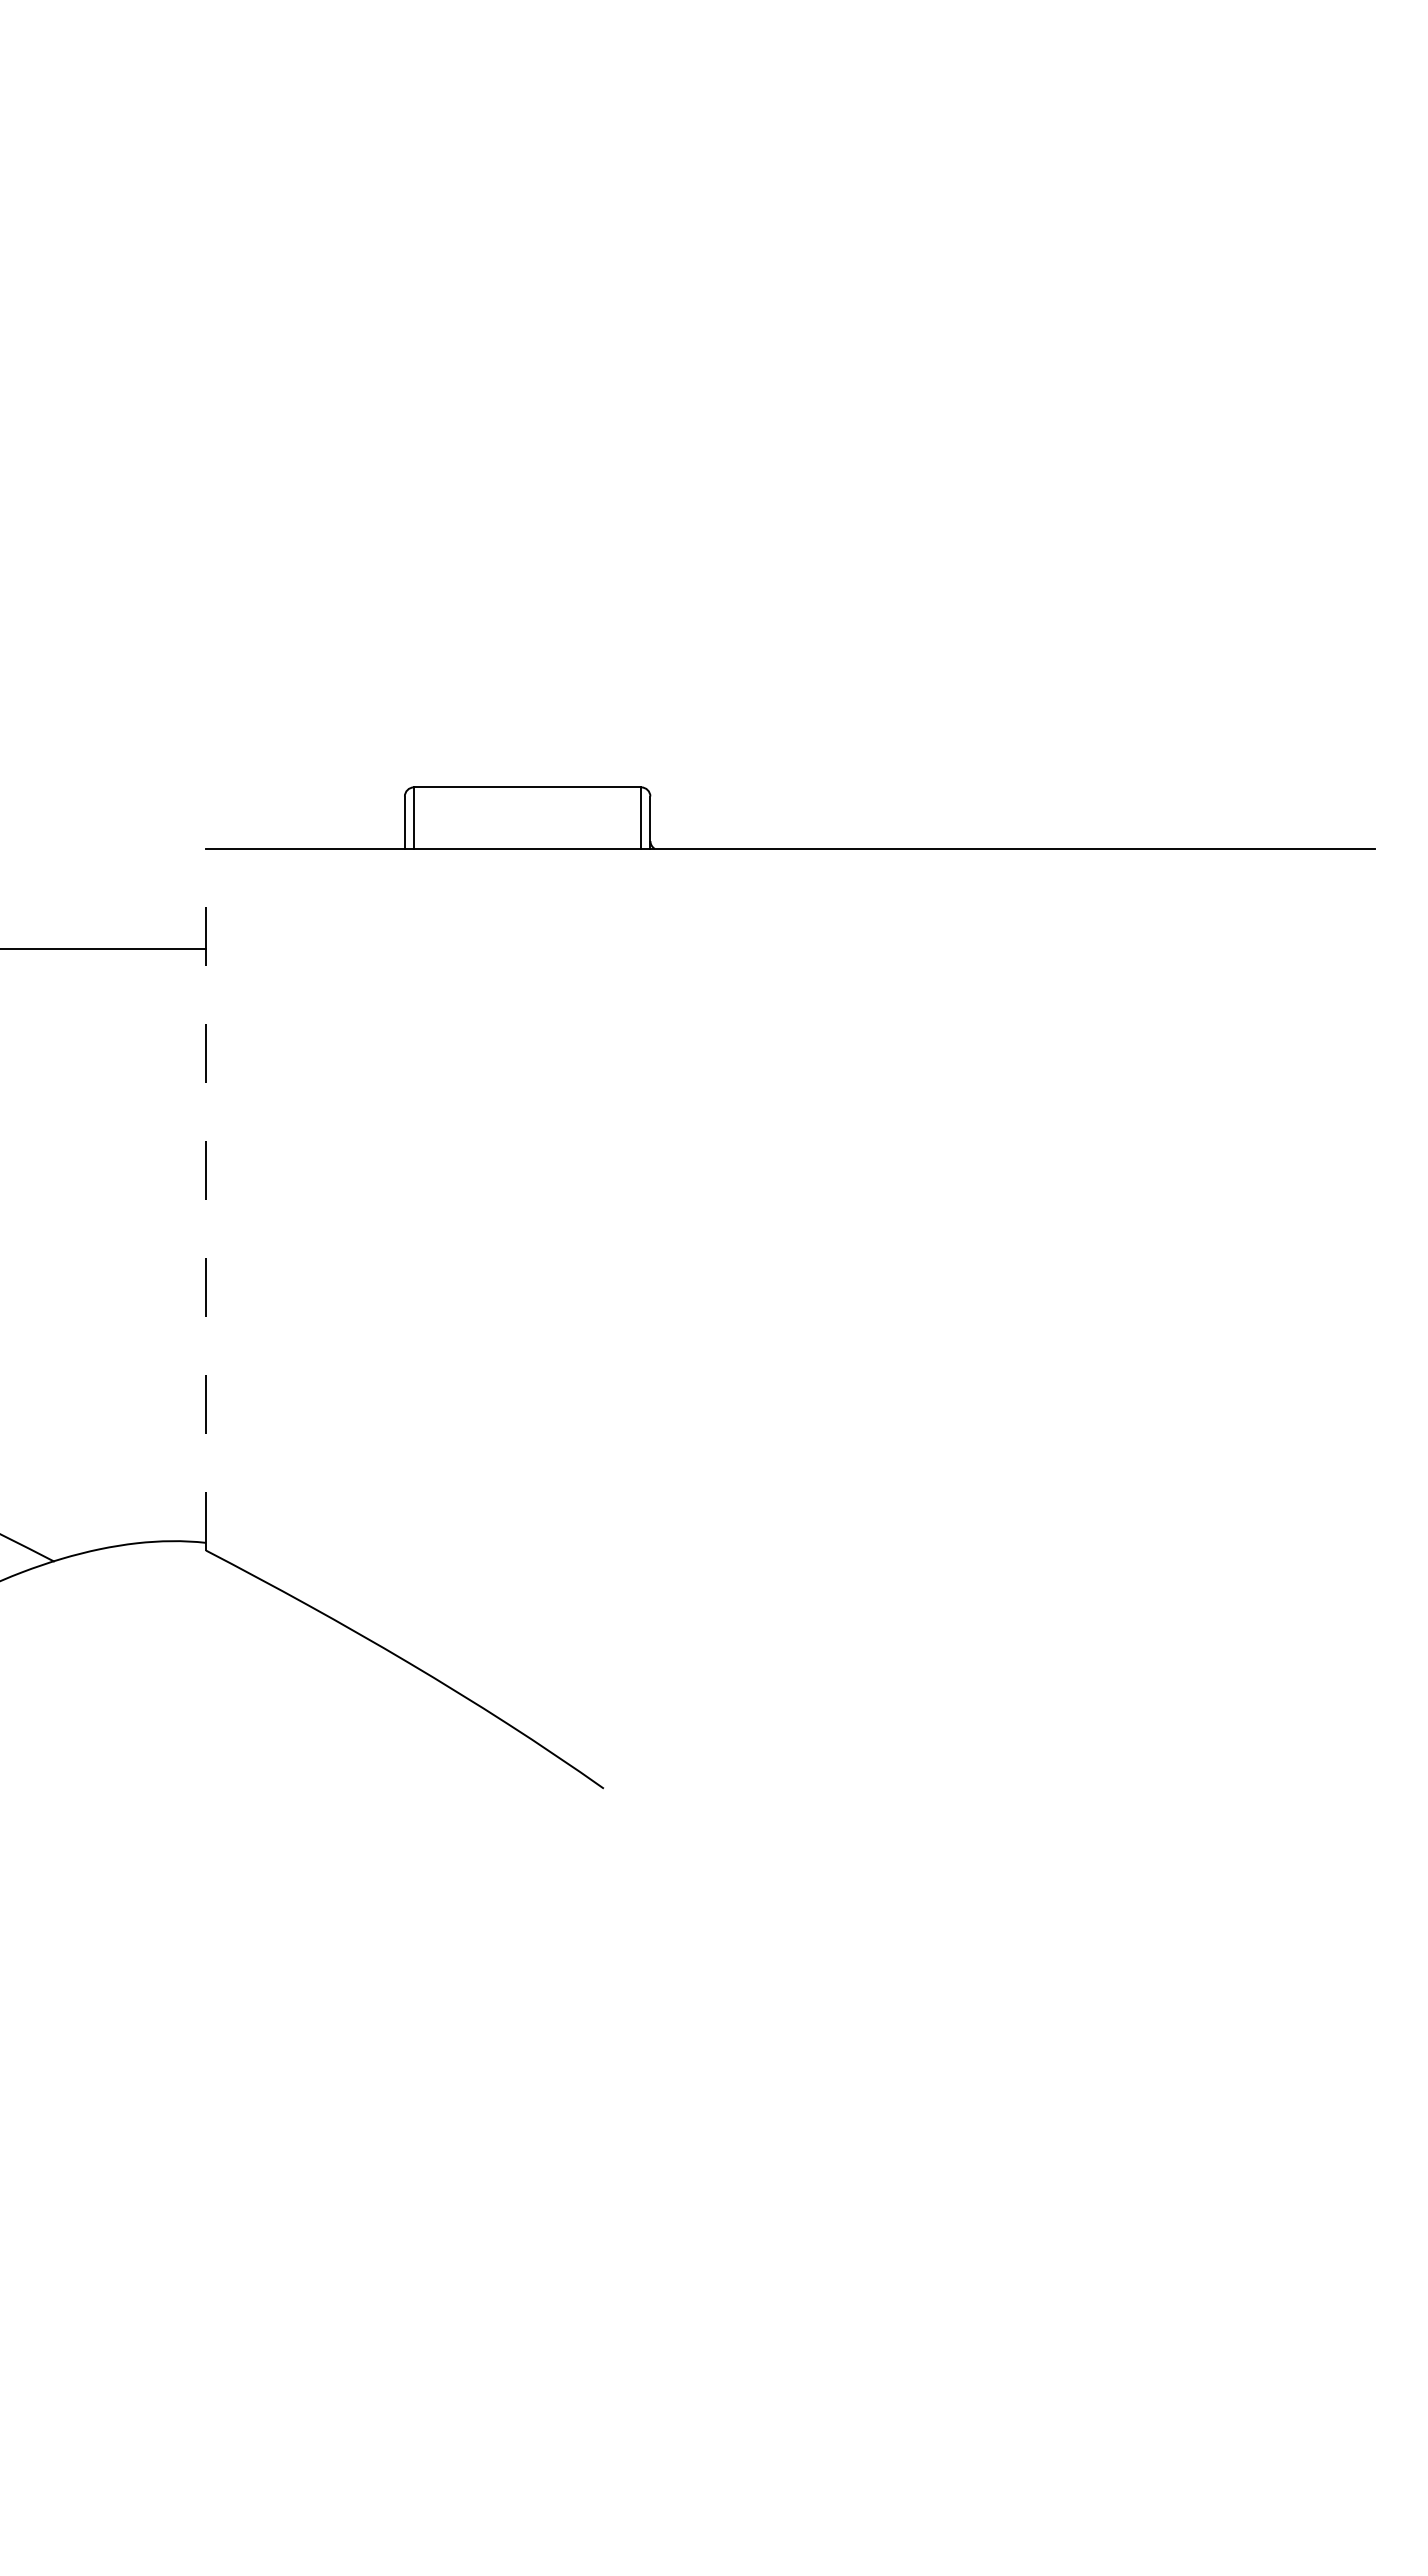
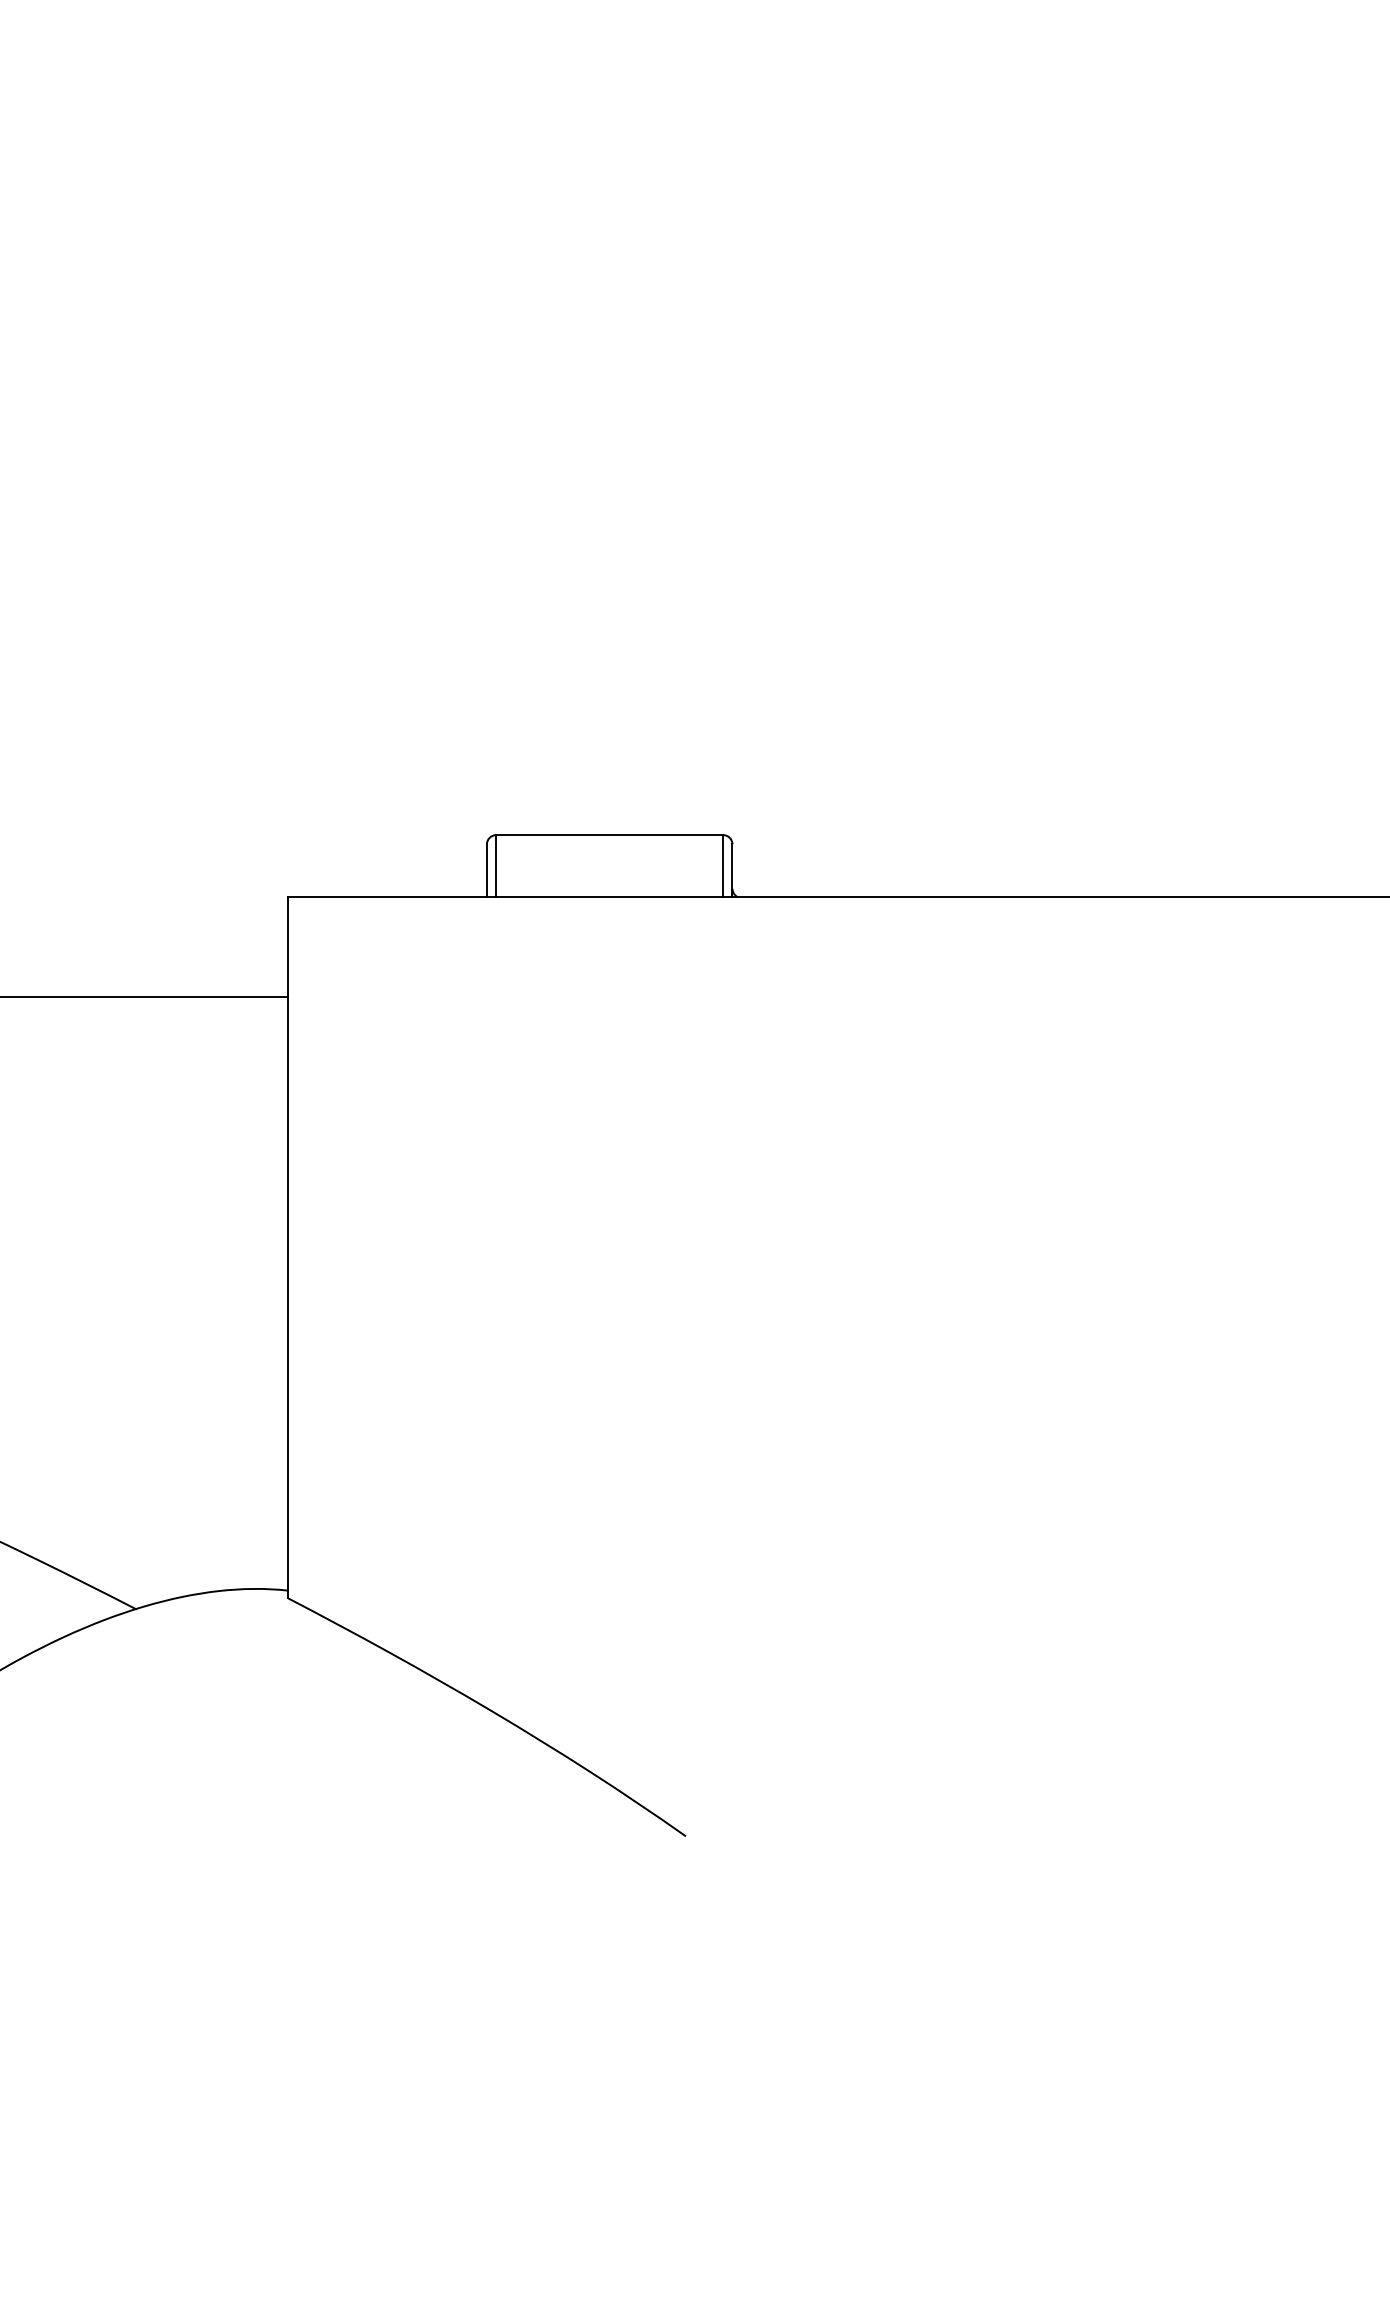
line: (206, 1199) -> (288, 1247), dashed -> solid

